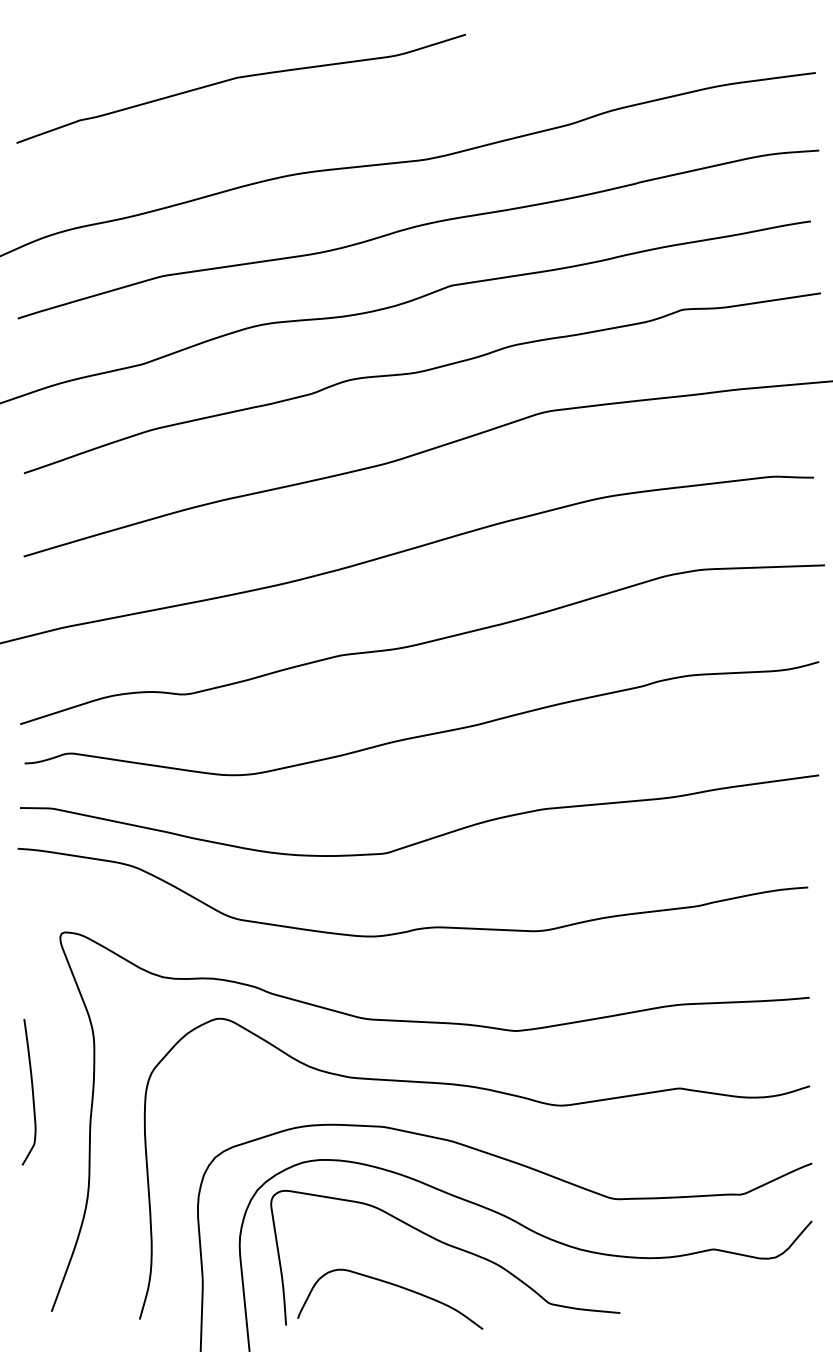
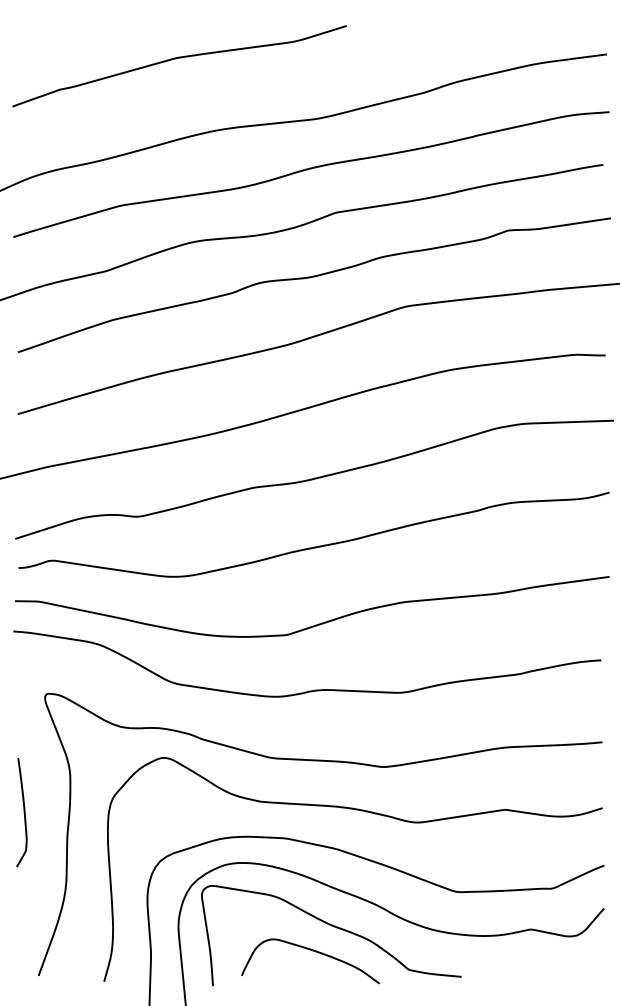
curve: (395, 1286) -> (314, 951), moved

